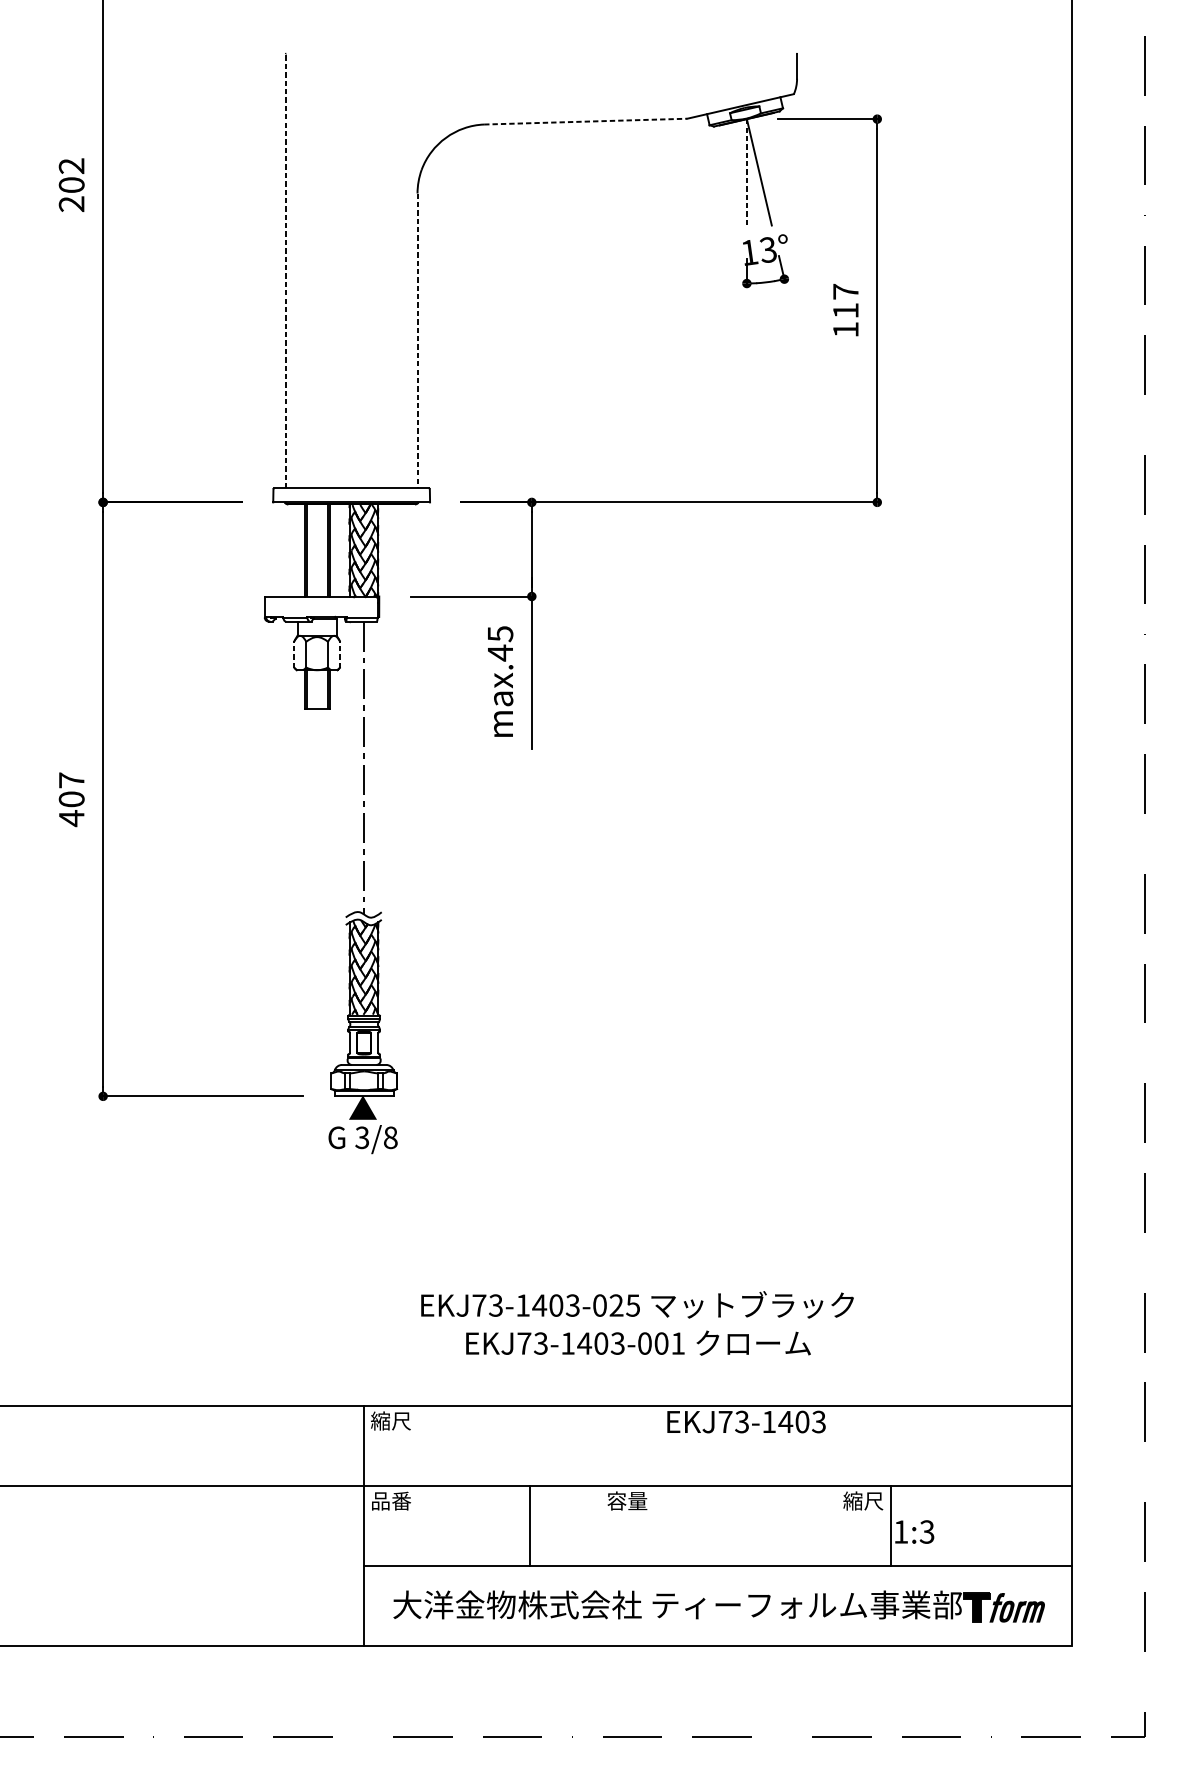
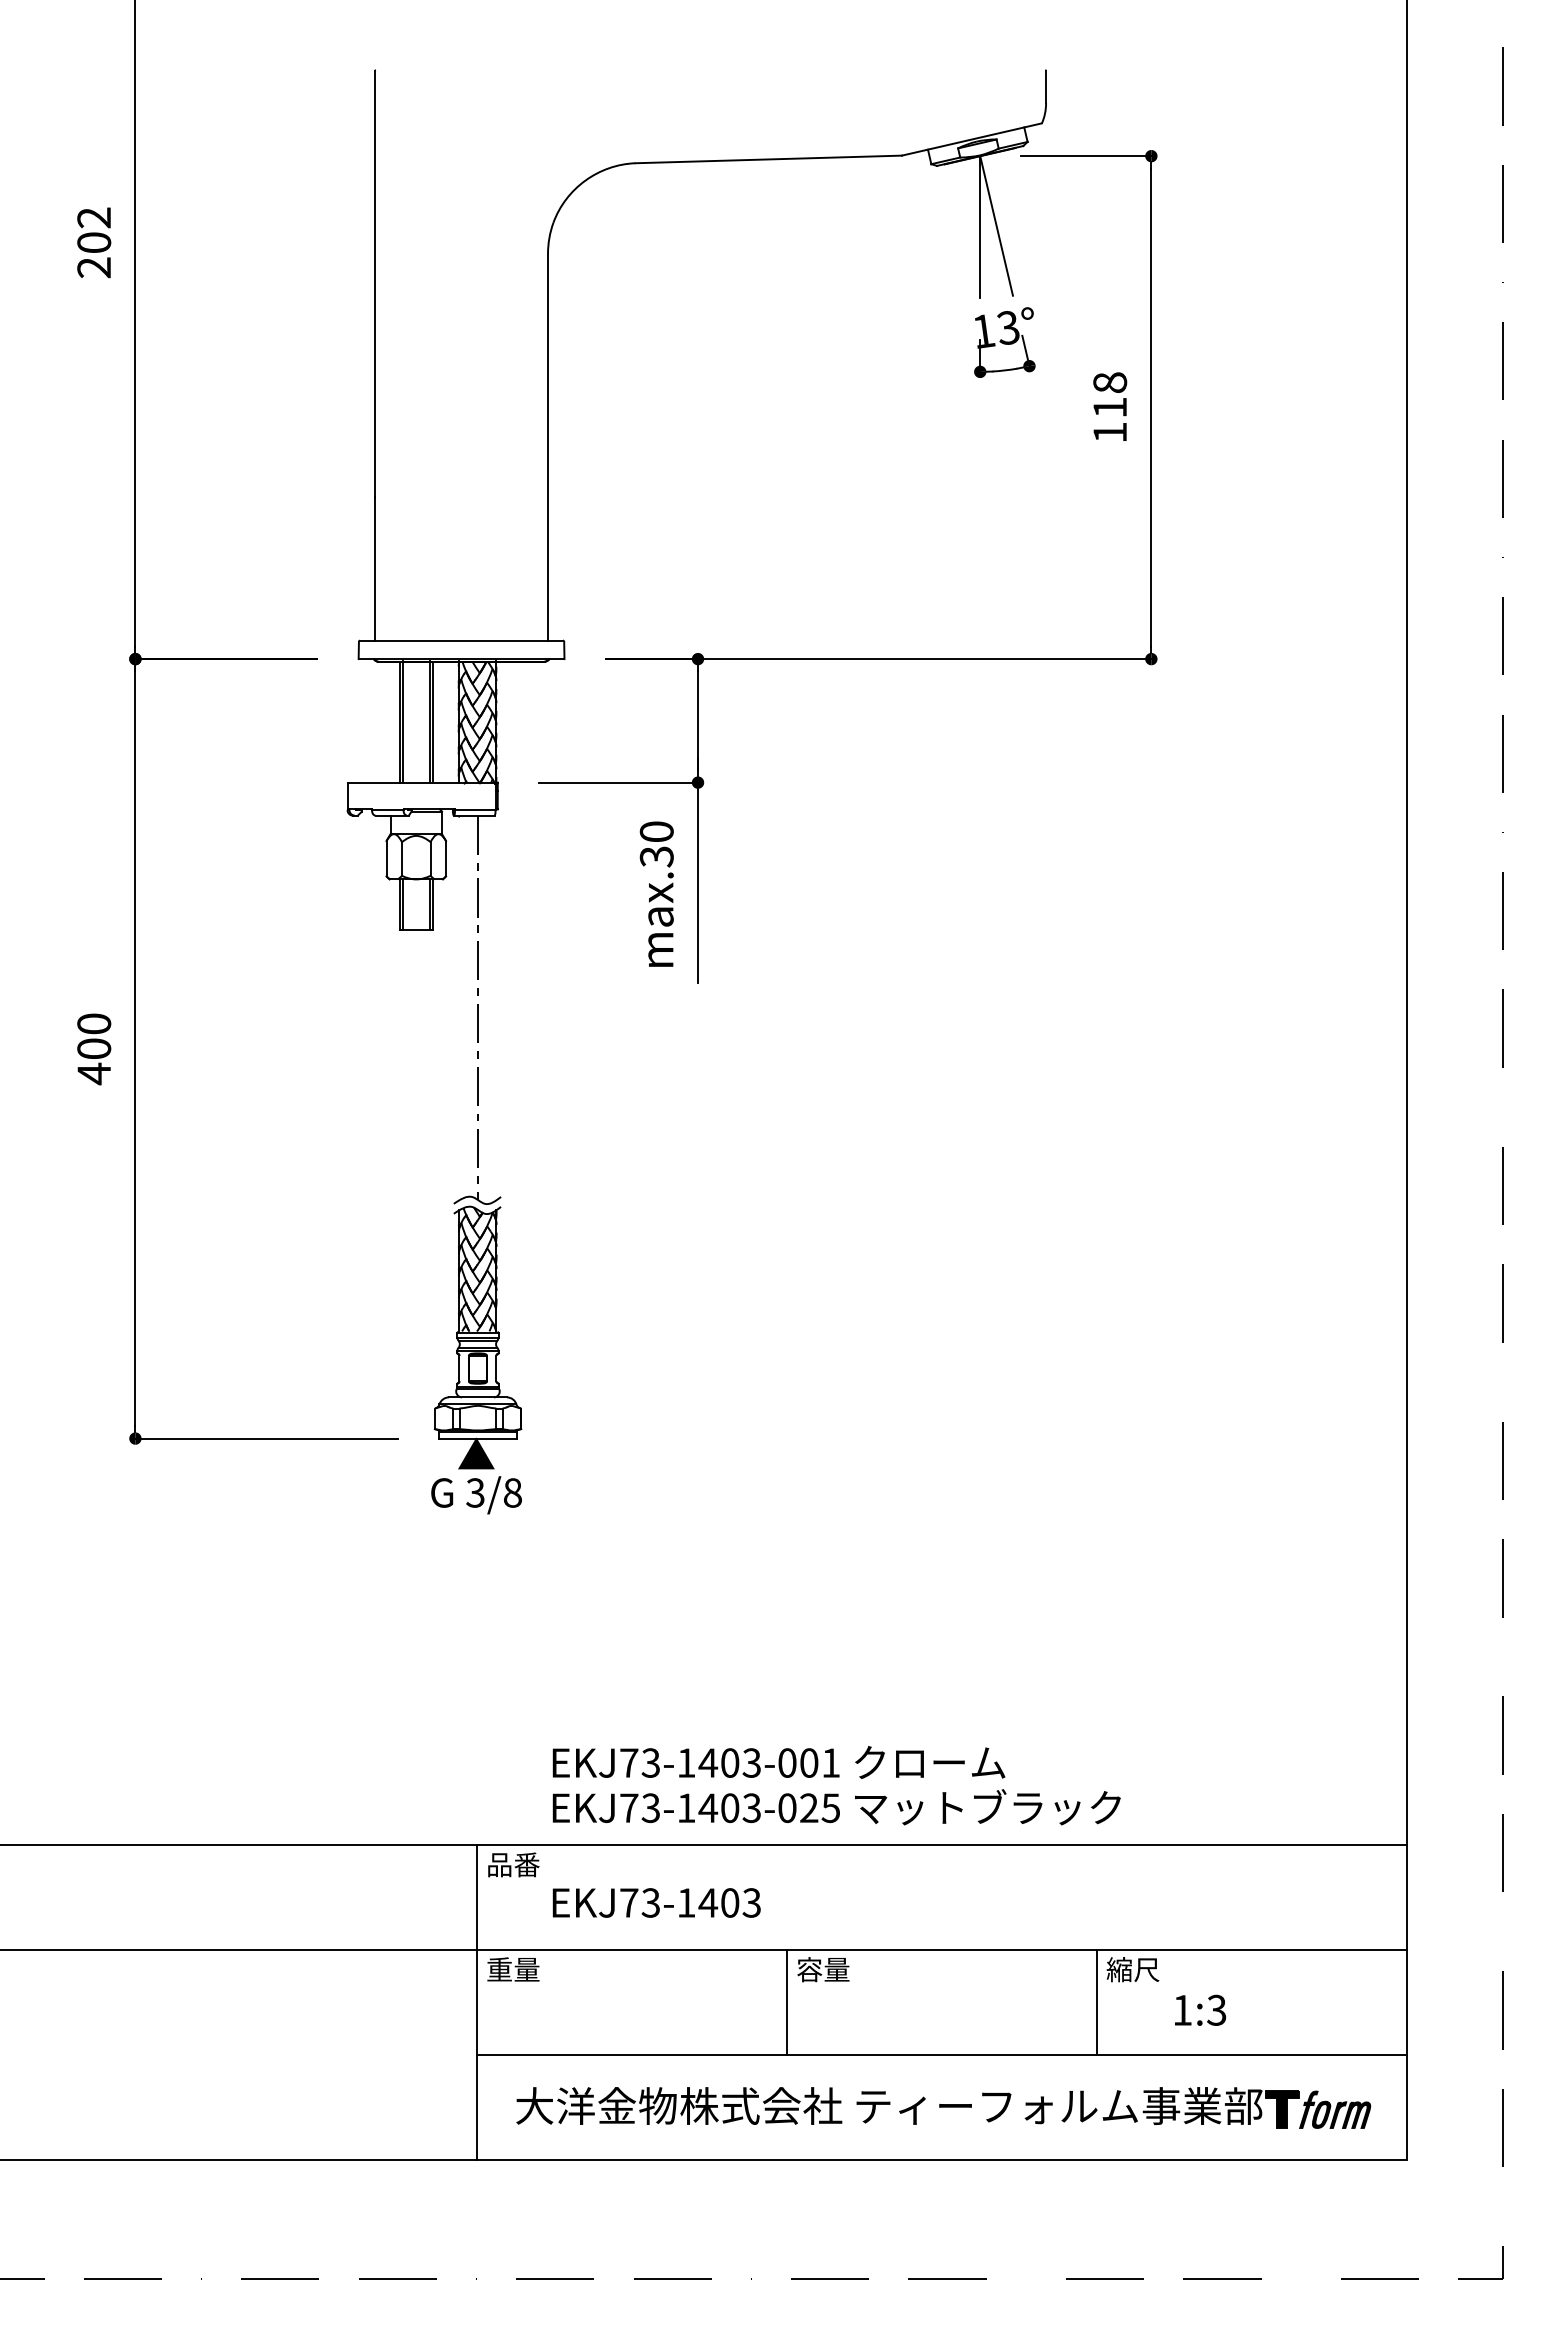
line: (586, 121) -> (769, 159), dashed -> solid
line: (747, 173) -> (980, 227), dashed -> solid
line: (286, 271) -> (375, 355), dashed -> solid
text: (846, 291) -> (1110, 382), 117 -> 118
line: (417, 341) -> (548, 447), dashed -> solid
text: (500, 643) -> (656, 844), max.45 -> max.30
line: (294, 654) -> (386, 858), dashed -> solid
line: (340, 654) -> (446, 858), dashed -> solid
text: (71, 780) -> (94, 1023), 407 -> 400
text: (637, 1305) -> (836, 1807), moved
text: (638, 1343) -> (778, 1762), moved
text: (390, 1420) -> (512, 1864), 縮尺 -> 品番
text: (746, 1421) -> (656, 1902), moved
text: (391, 1500) -> (513, 1969), 品番 -> 重量
line: (529, 1525) -> (787, 2001), moved
line: (891, 1525) -> (1097, 2001), moved

